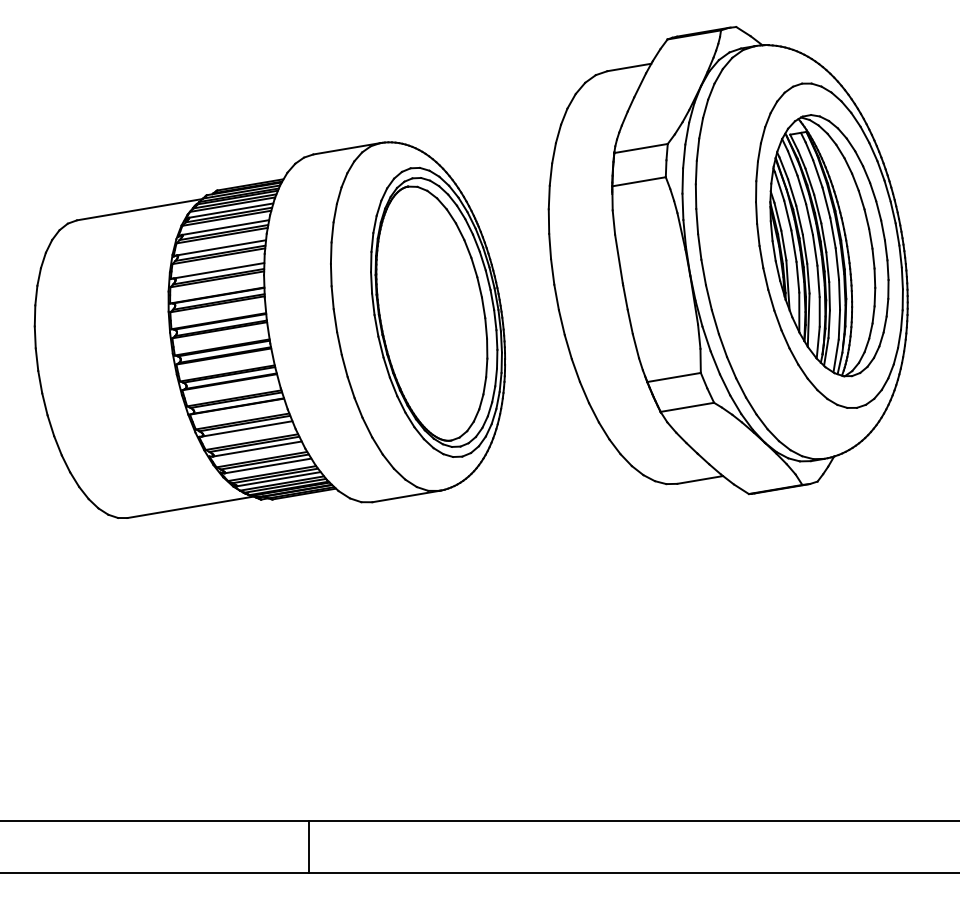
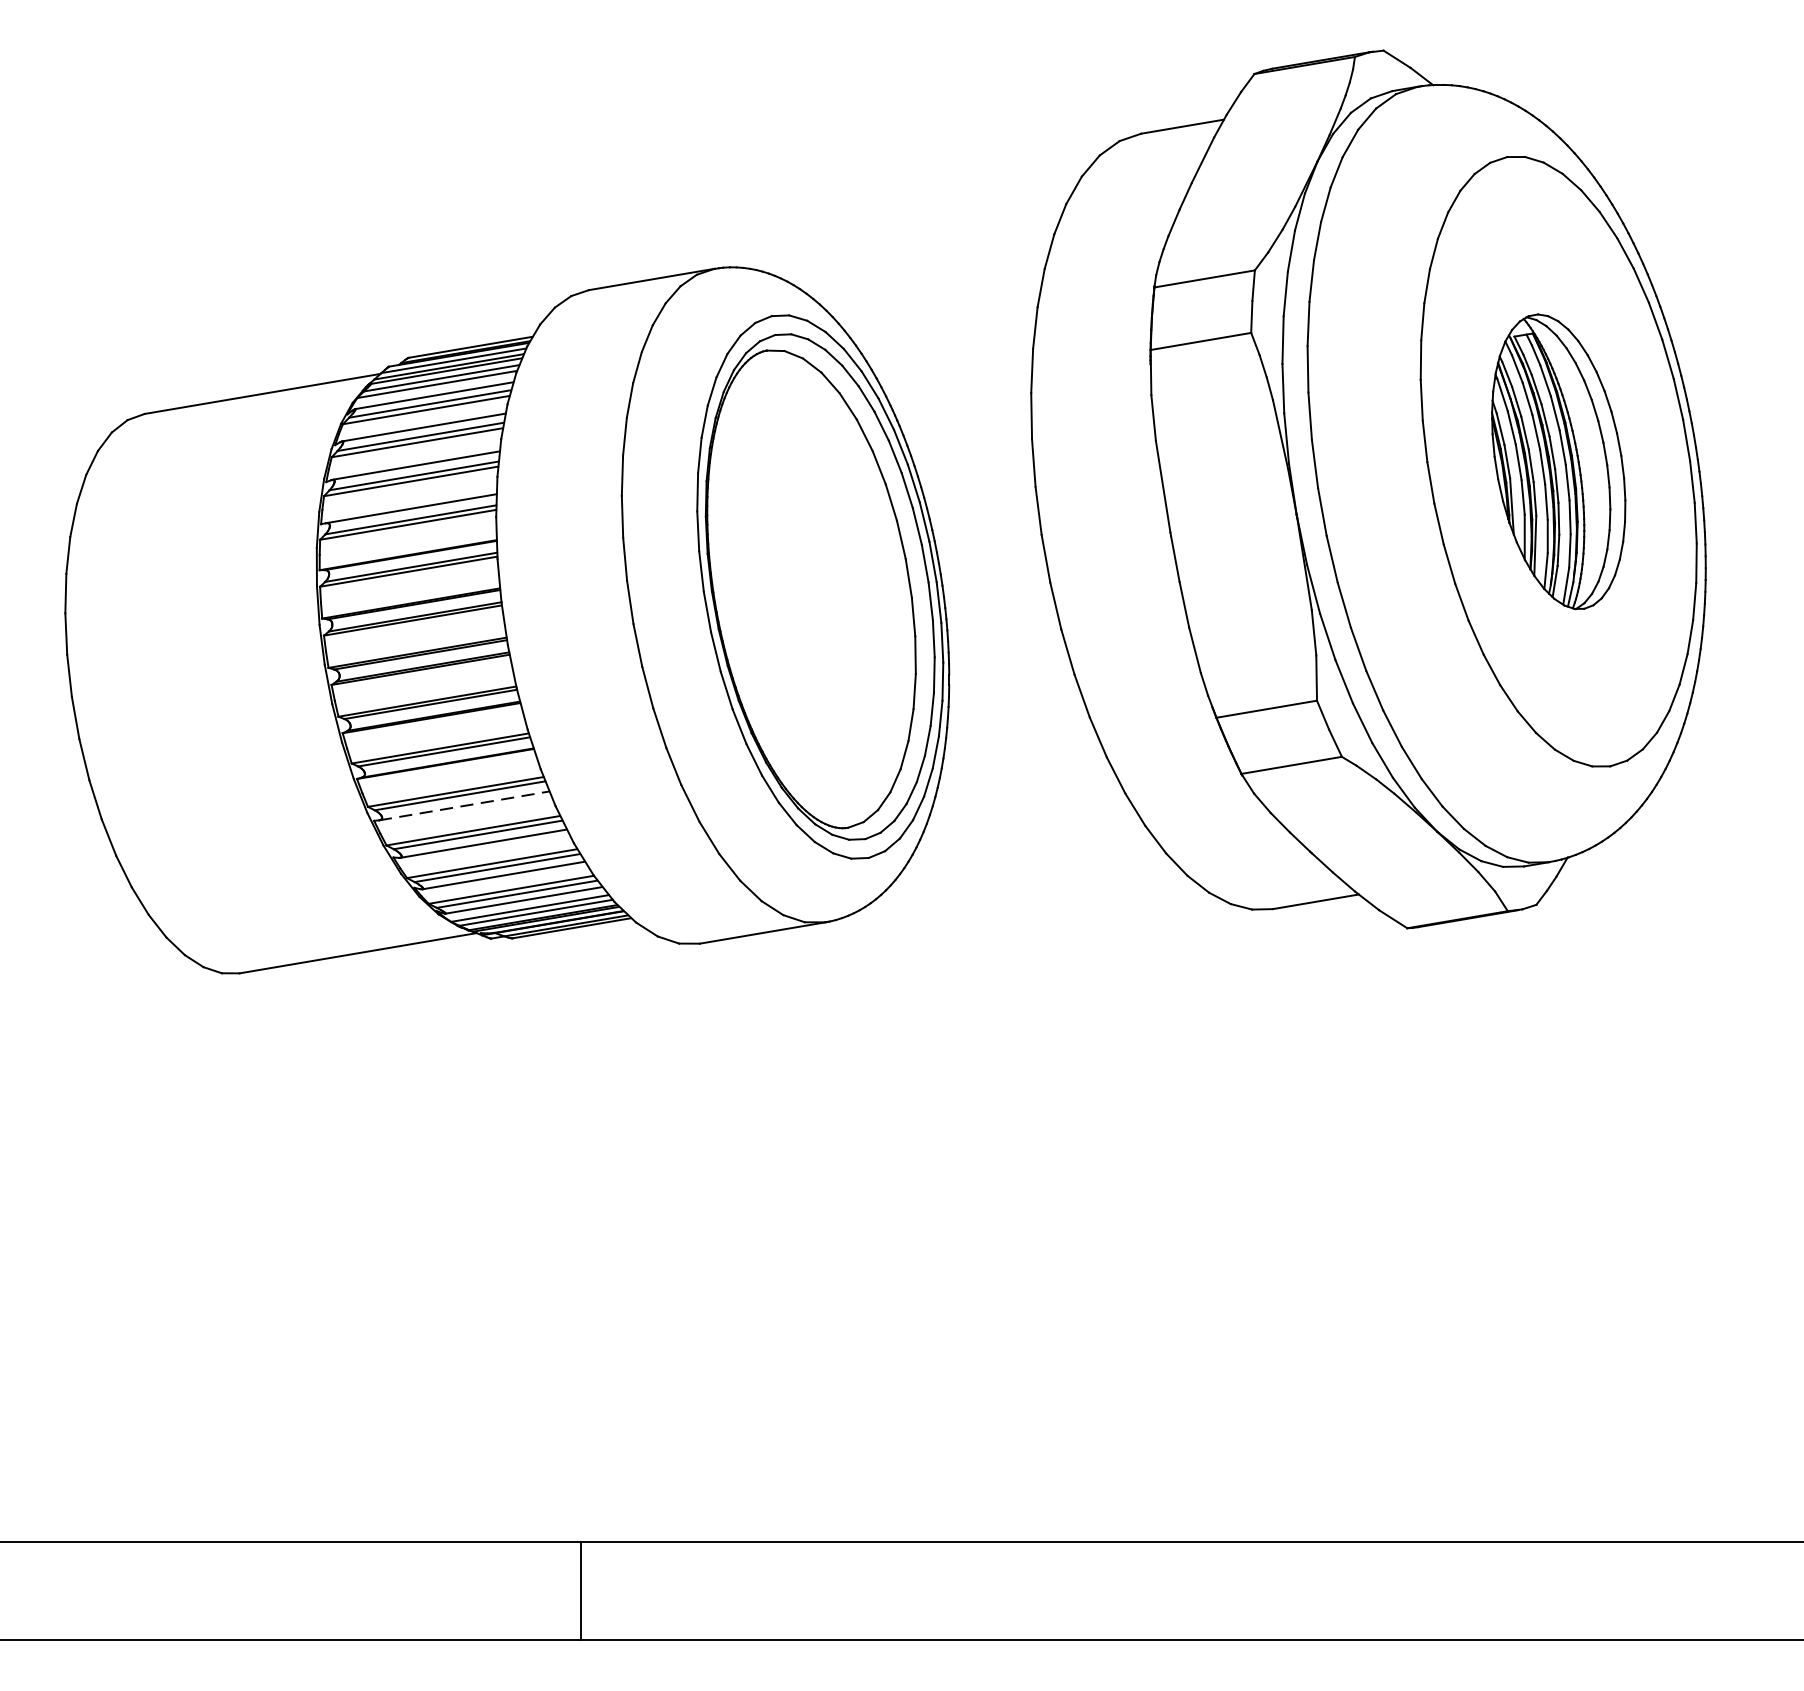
part: (829, 245) -> (1558, 461), size x0.6
line: (247, 428) -> (465, 805), solid -> dashed

